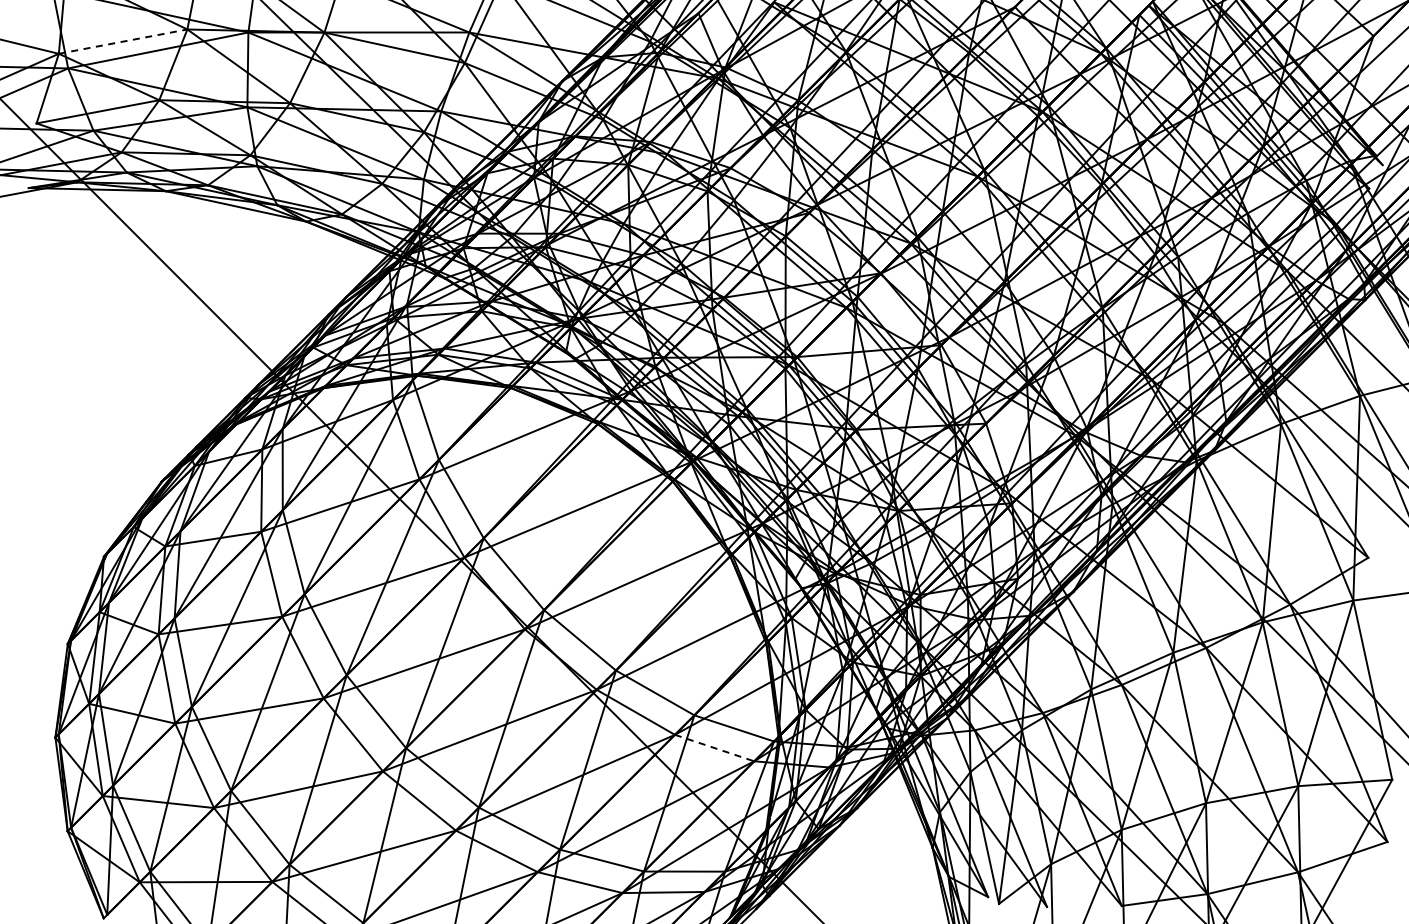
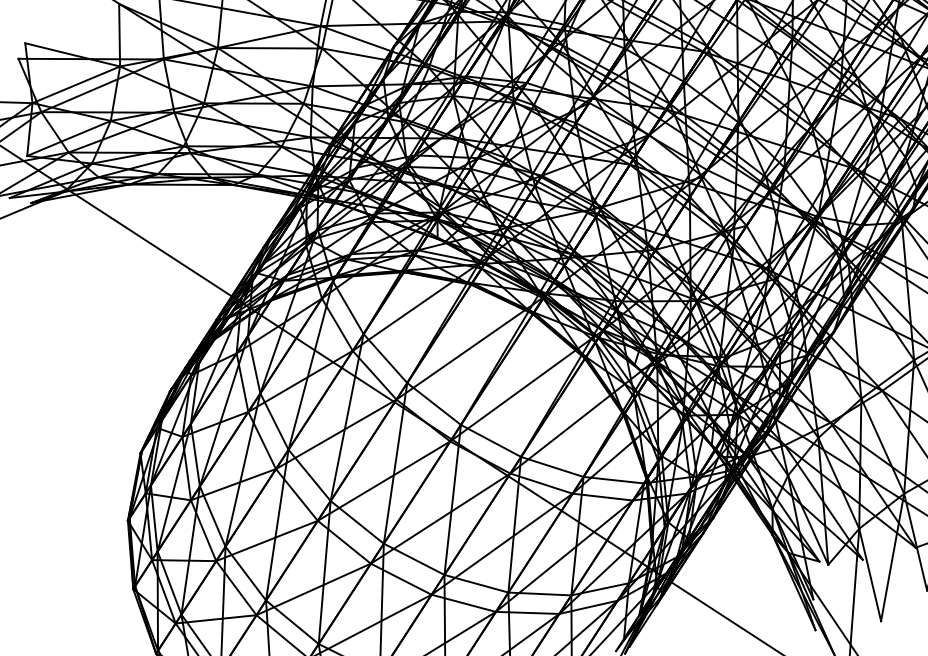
line: (123, 41) -> (76, 84), dashed -> solid
line: (714, 748) -> (602, 497), dashed -> solid

